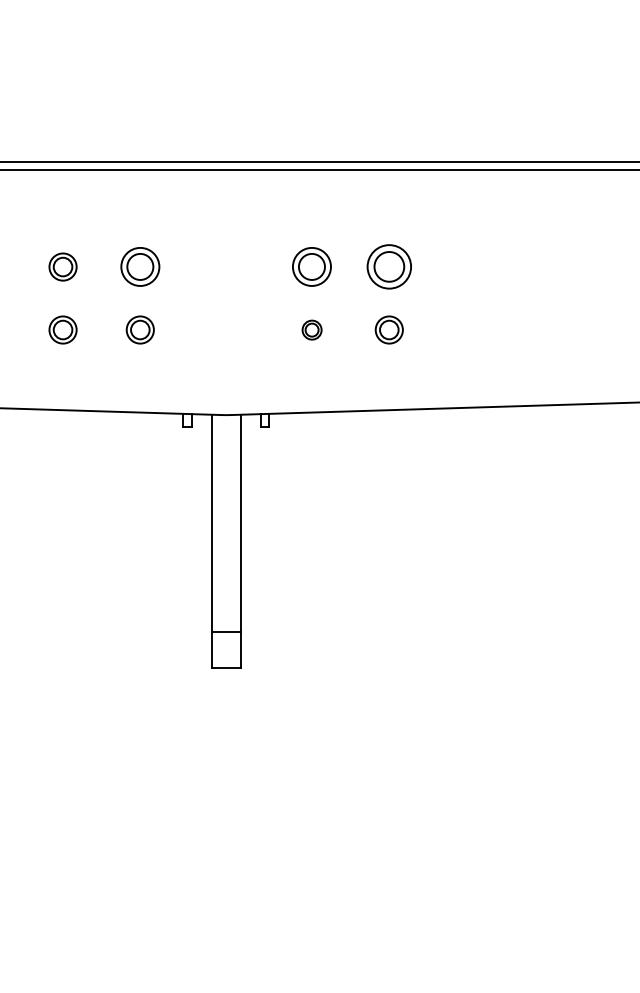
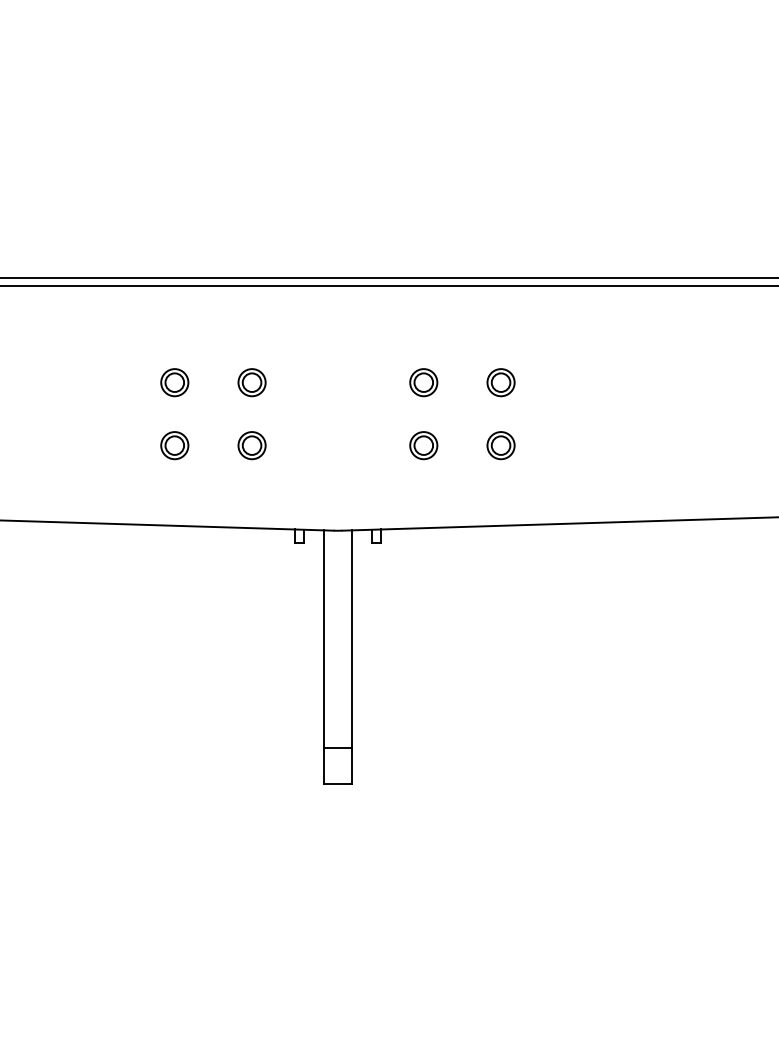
part: (139, 266) -> (251, 382), size x0.71
part: (311, 266) -> (423, 382), size x0.71
part: (388, 266) -> (500, 382), size x0.62
part: (311, 329) -> (423, 445), size x1.43

